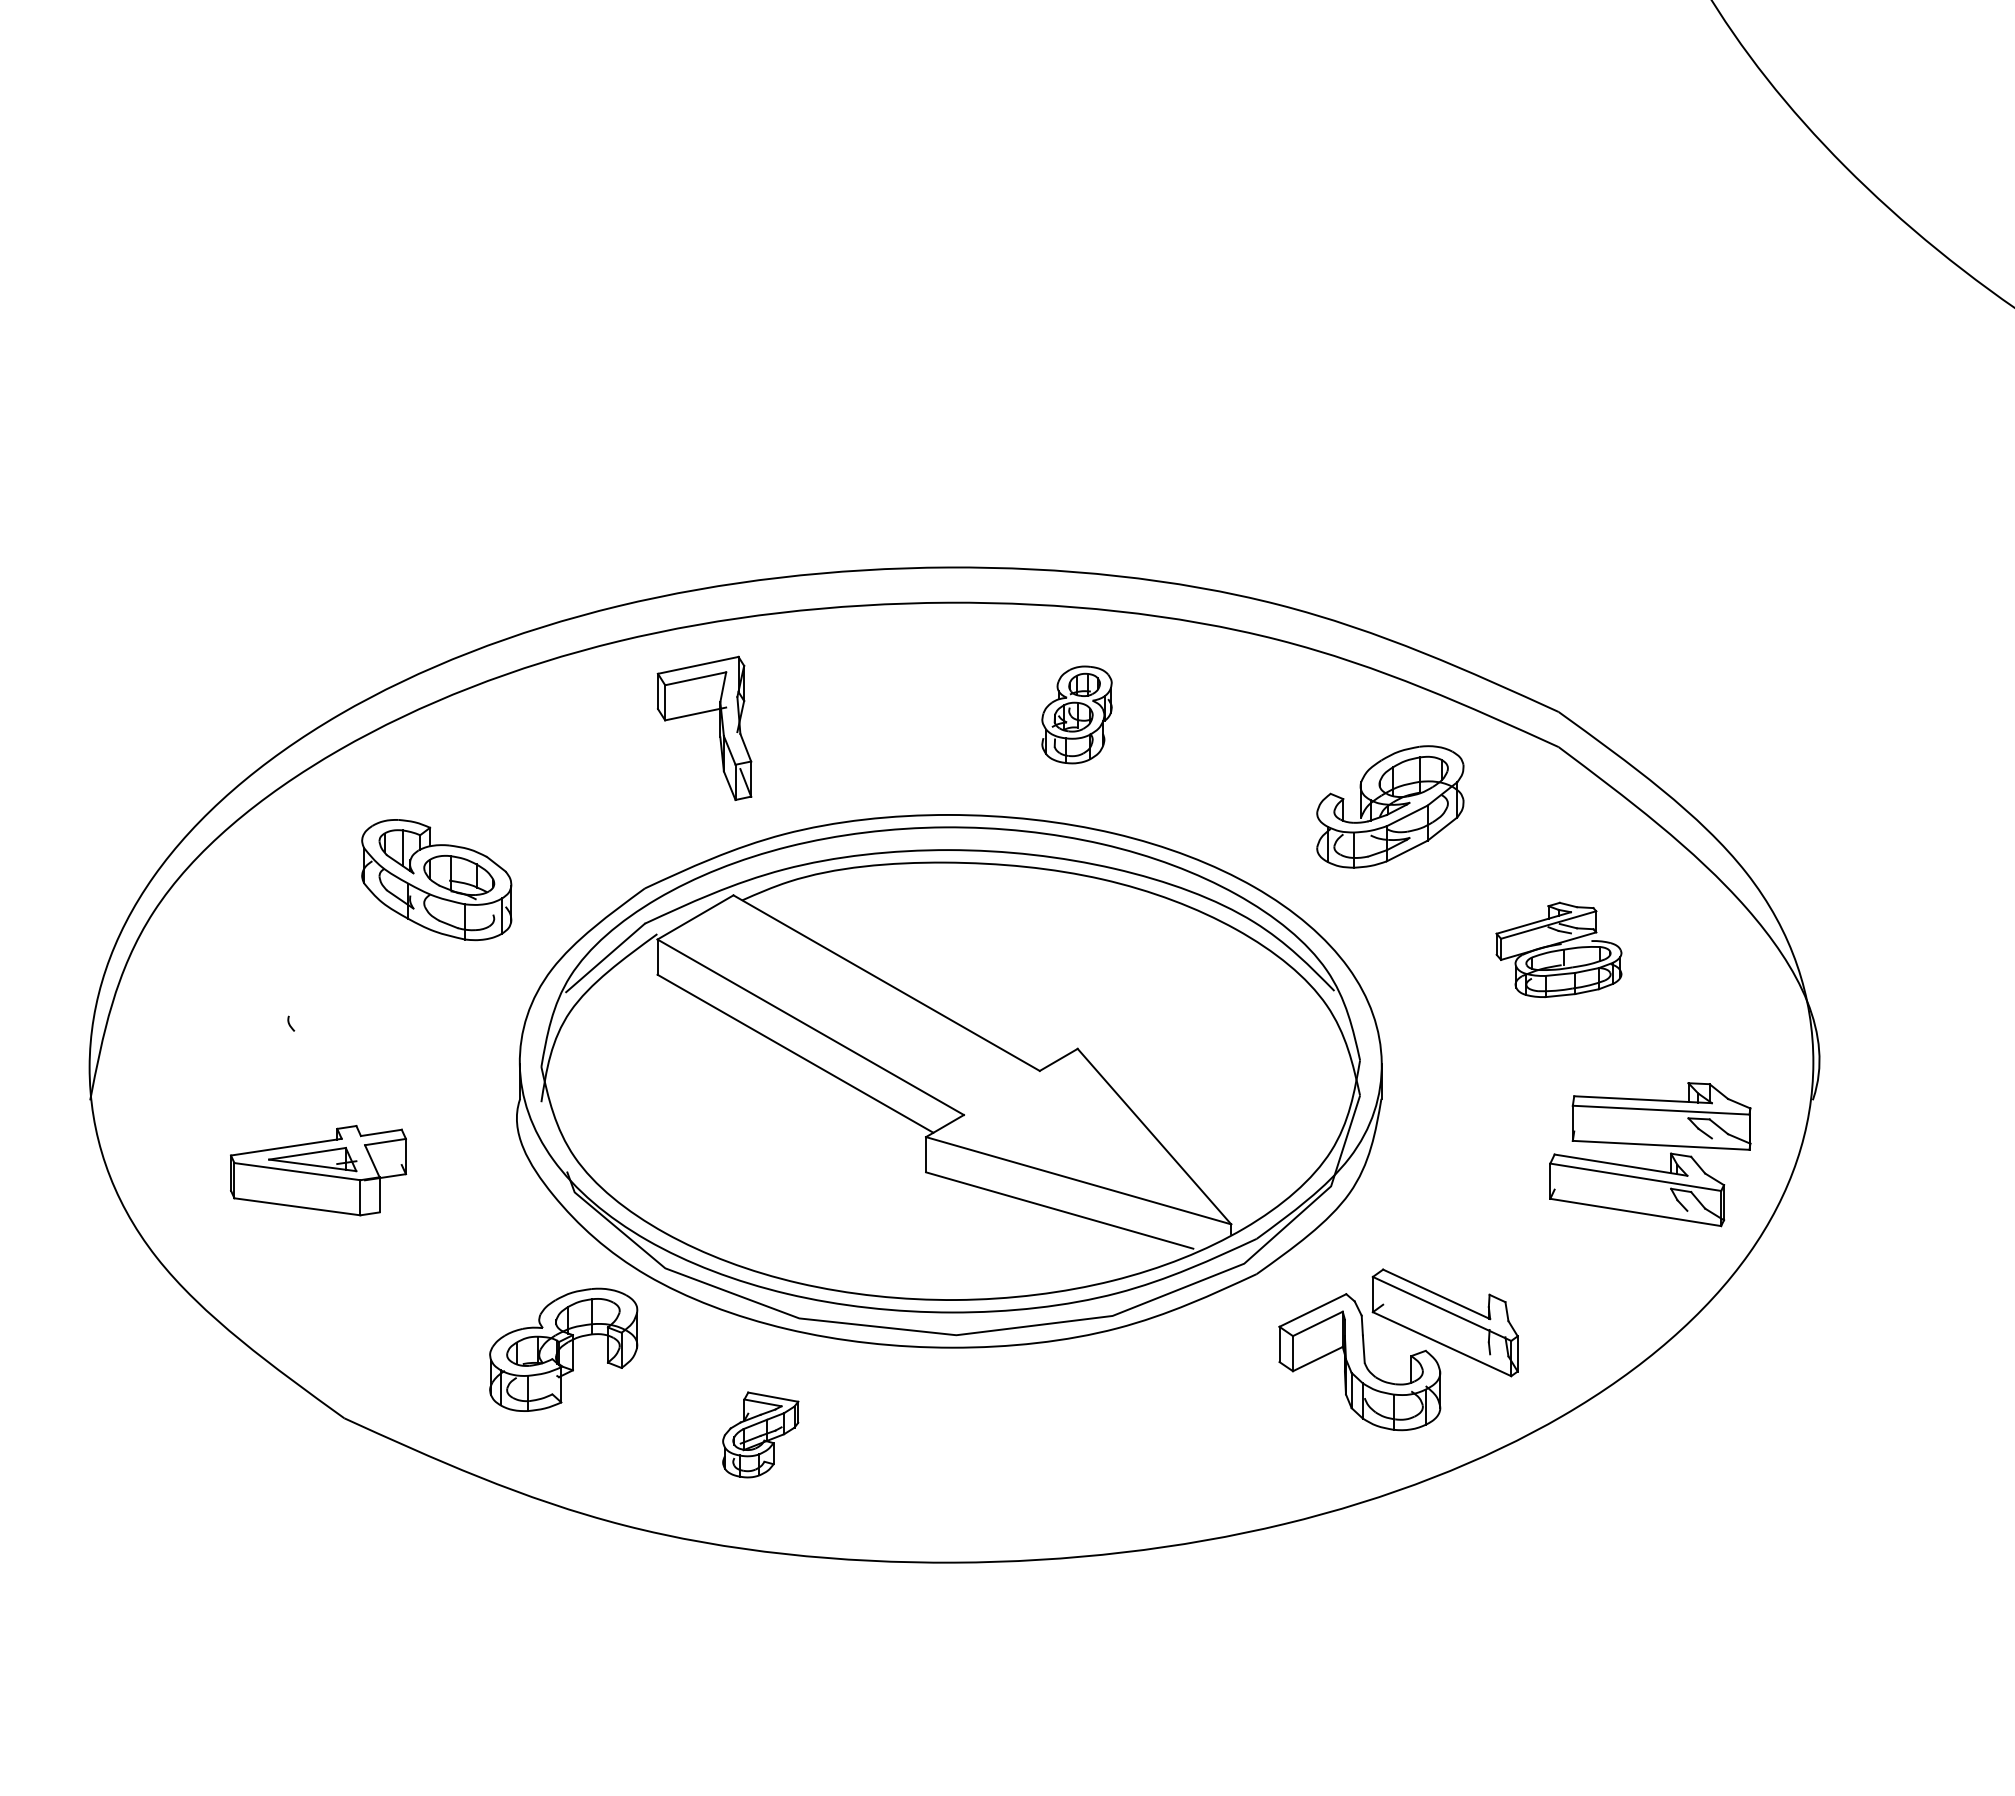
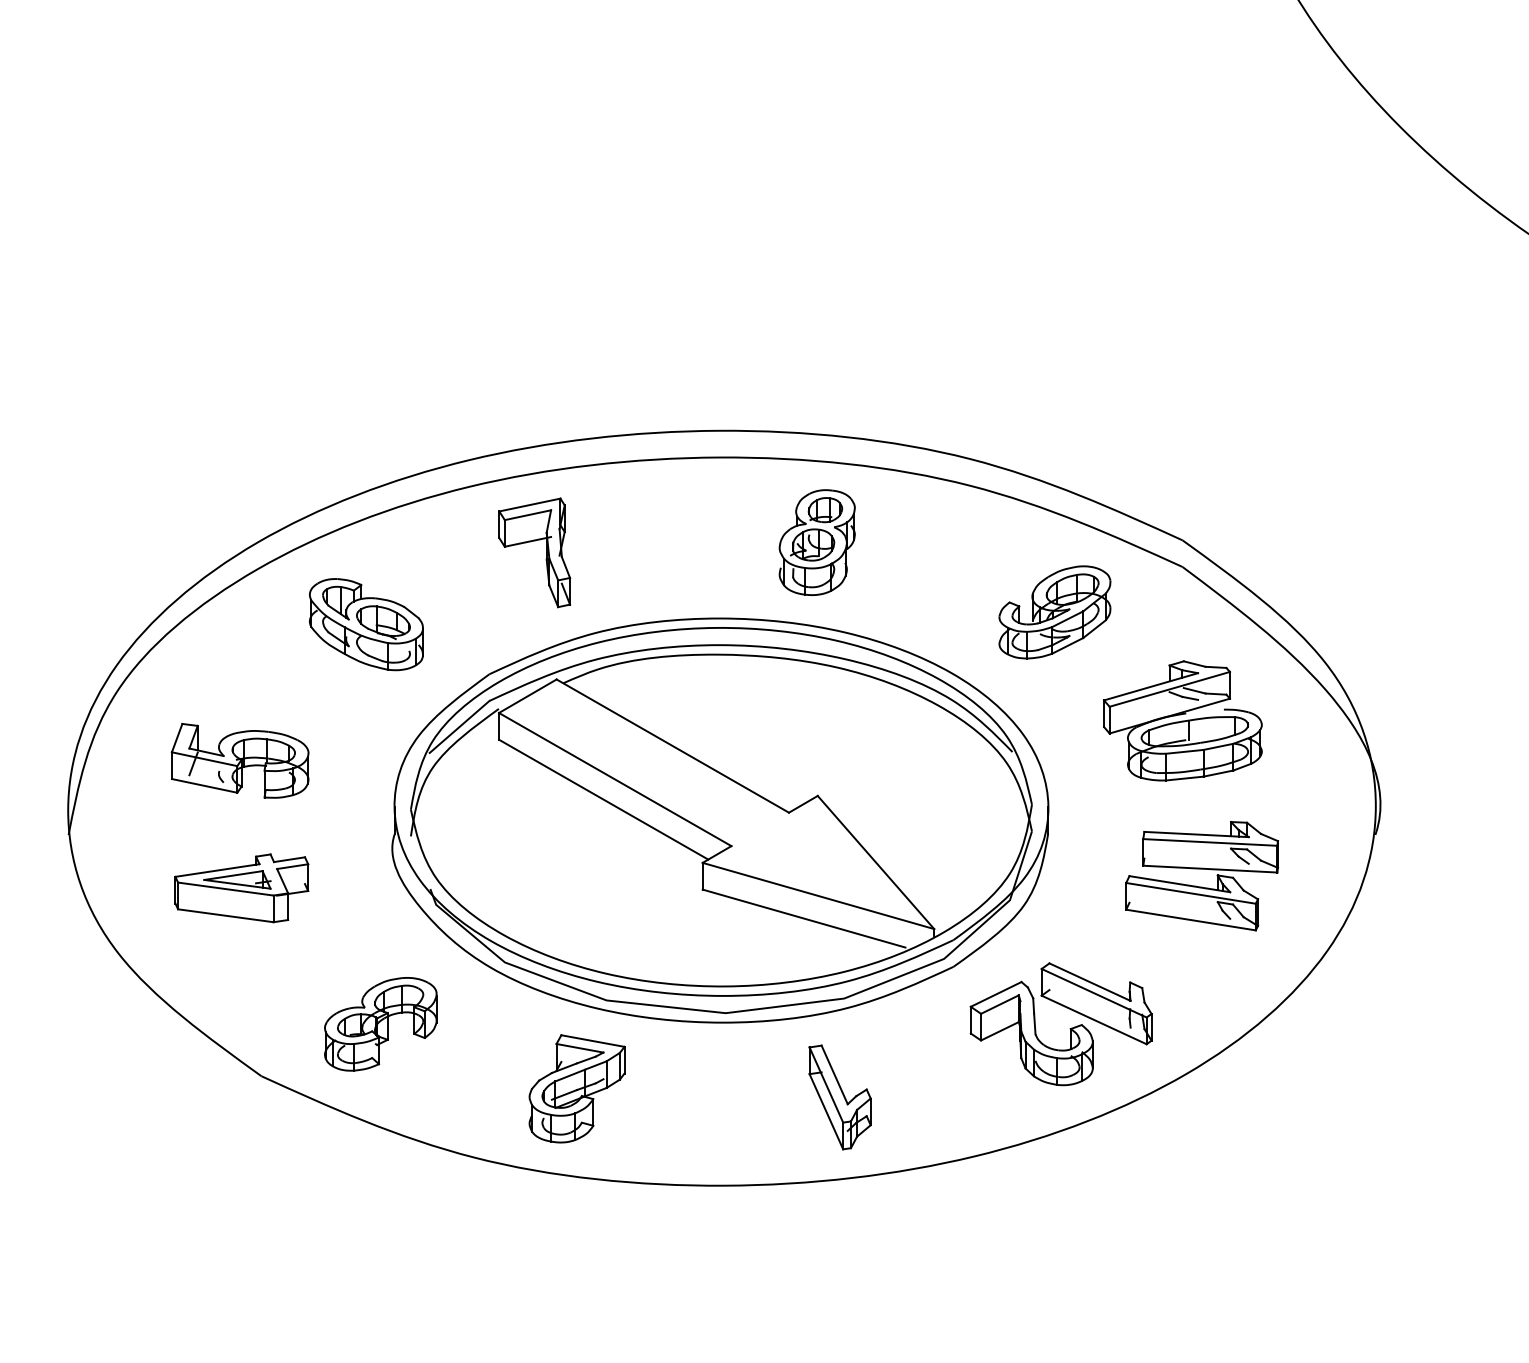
part: (1076, 714) -> (816, 542), size x1.43
part: (436, 880) -> (366, 624), moved
part: (1558, 949) -> (1182, 720), size x1.67
part: (316, 1002) -> (240, 760), added
part: (1650, 1145) -> (1202, 869), moved
part: (563, 1349) -> (380, 1024), moved
part: (760, 1434) -> (577, 1088), size x1.67
part: (1106, 1446) -> (839, 1097), added

